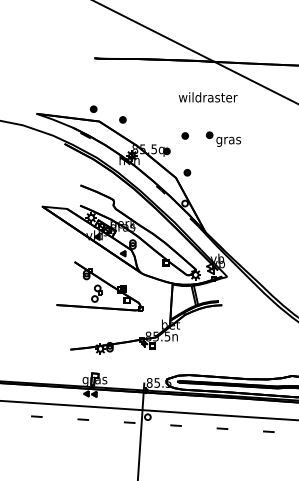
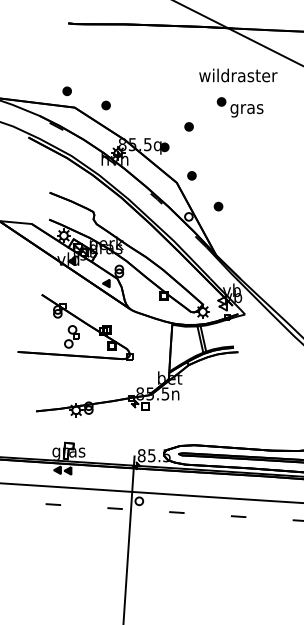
text: (208, 97) -> (238, 75), moved
part: (222, 138) -> (238, 106), moved
part: (207, 195) -> (218, 206), added

